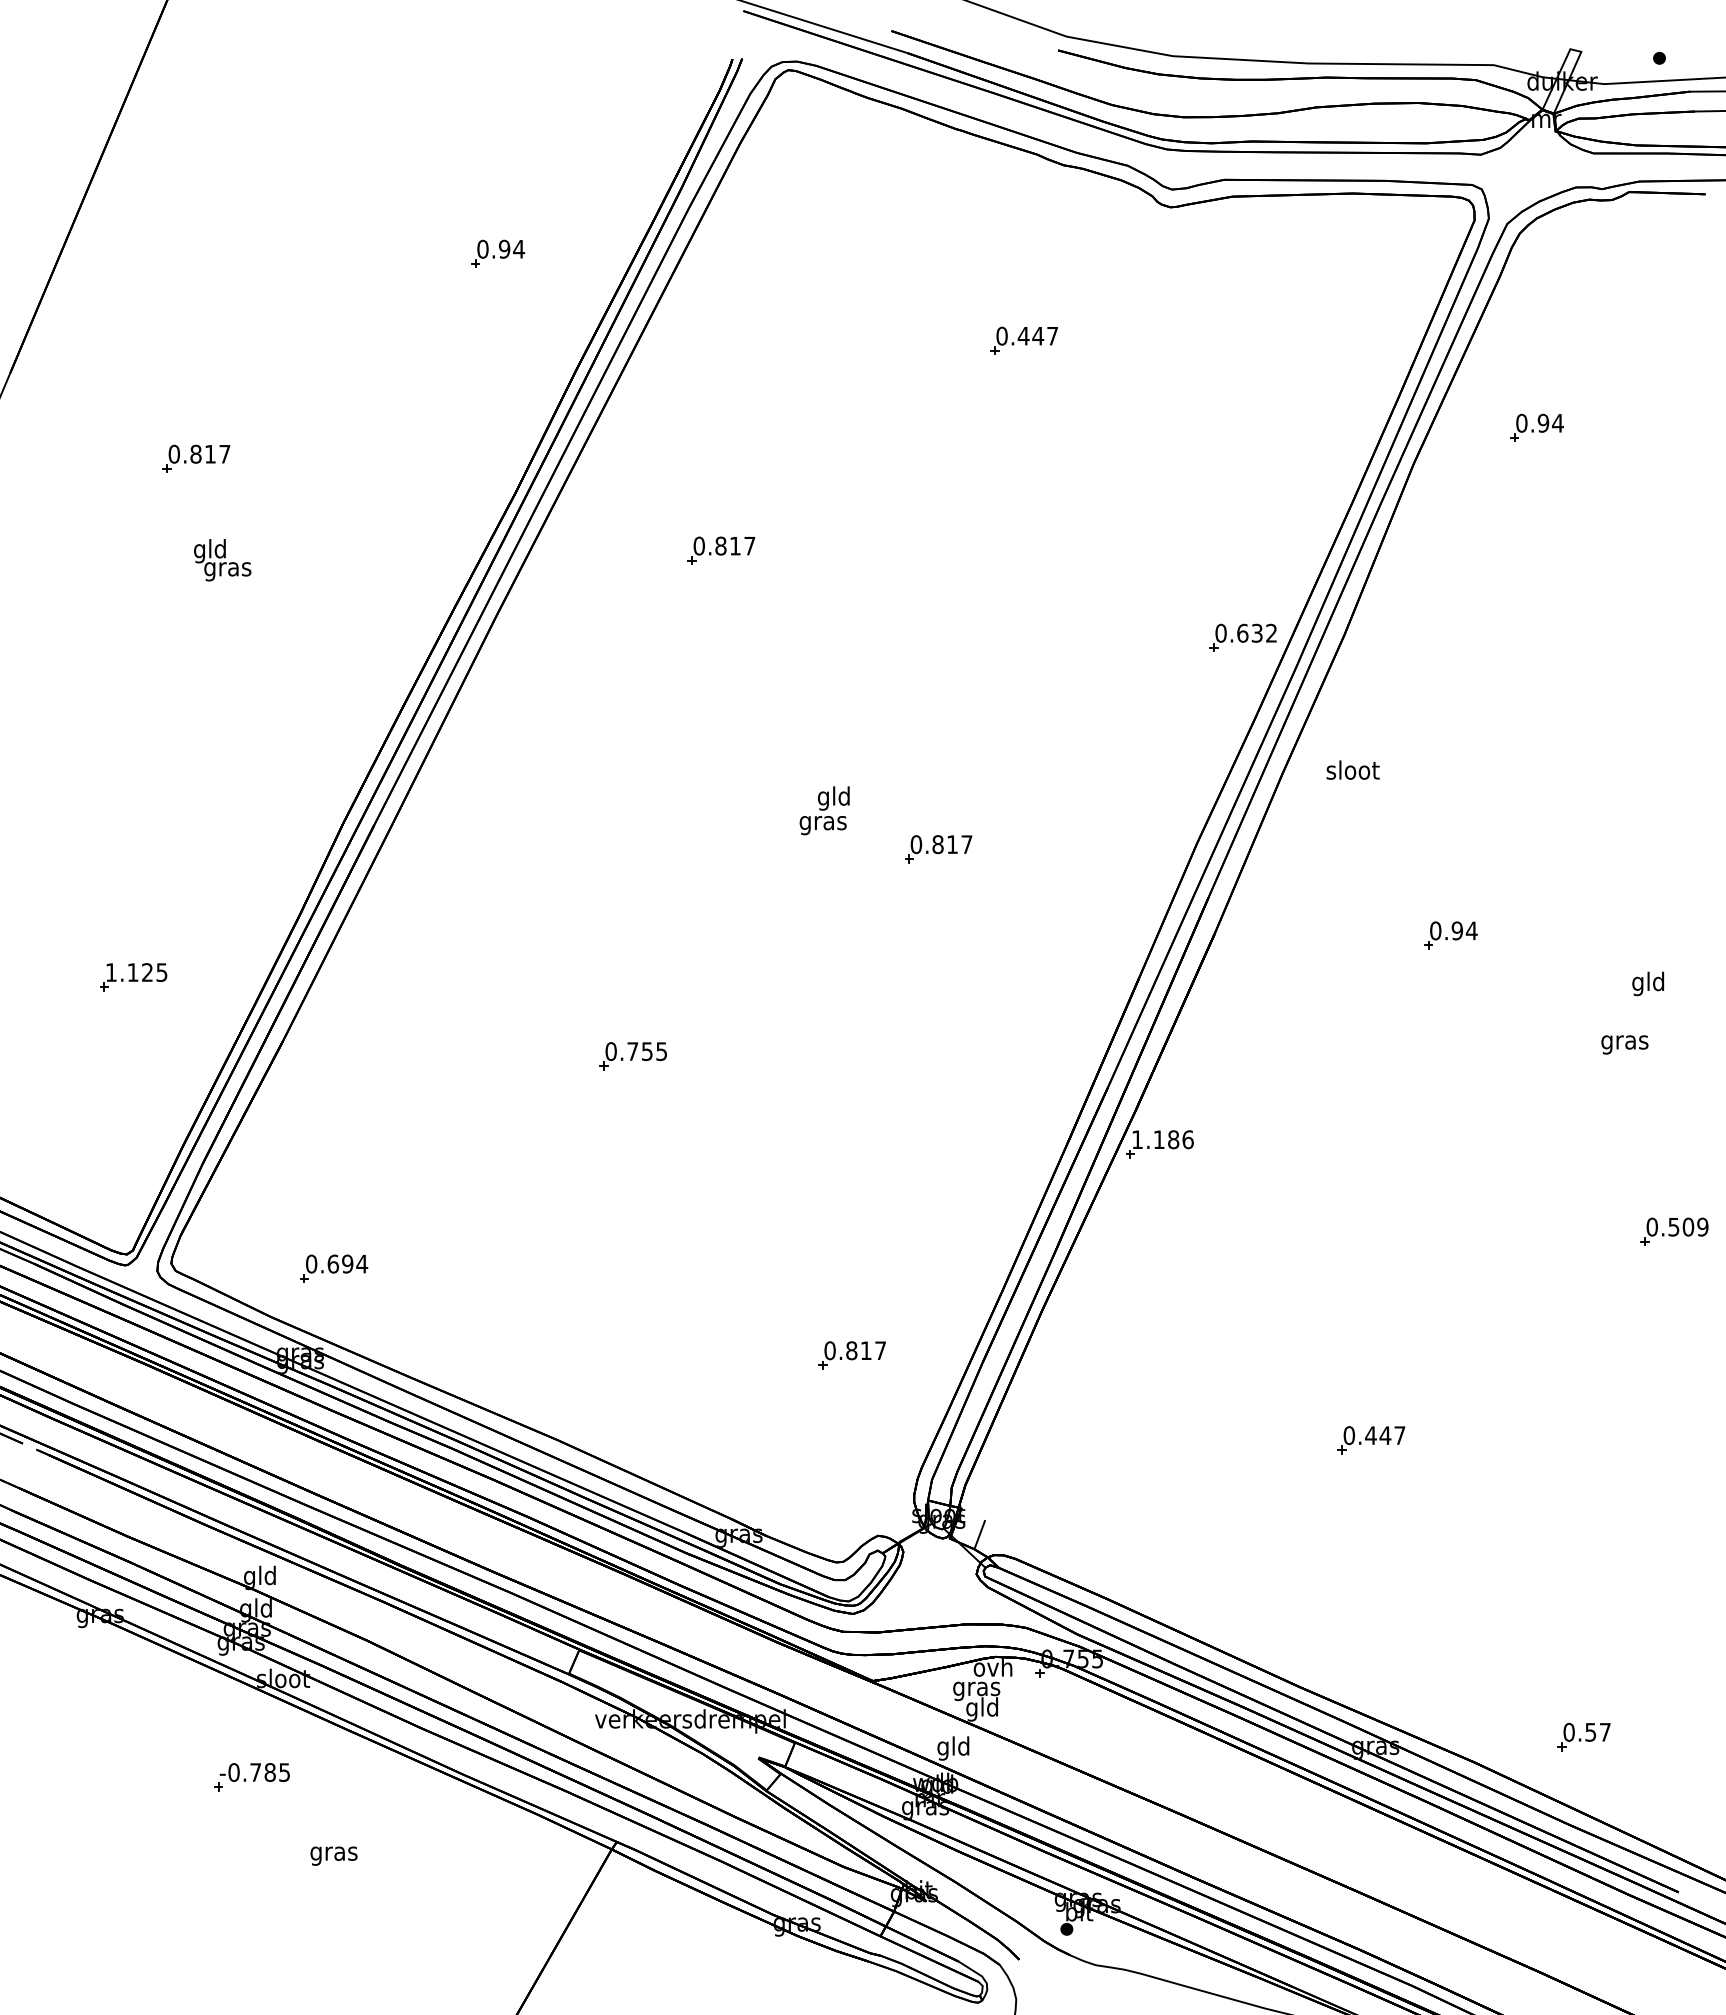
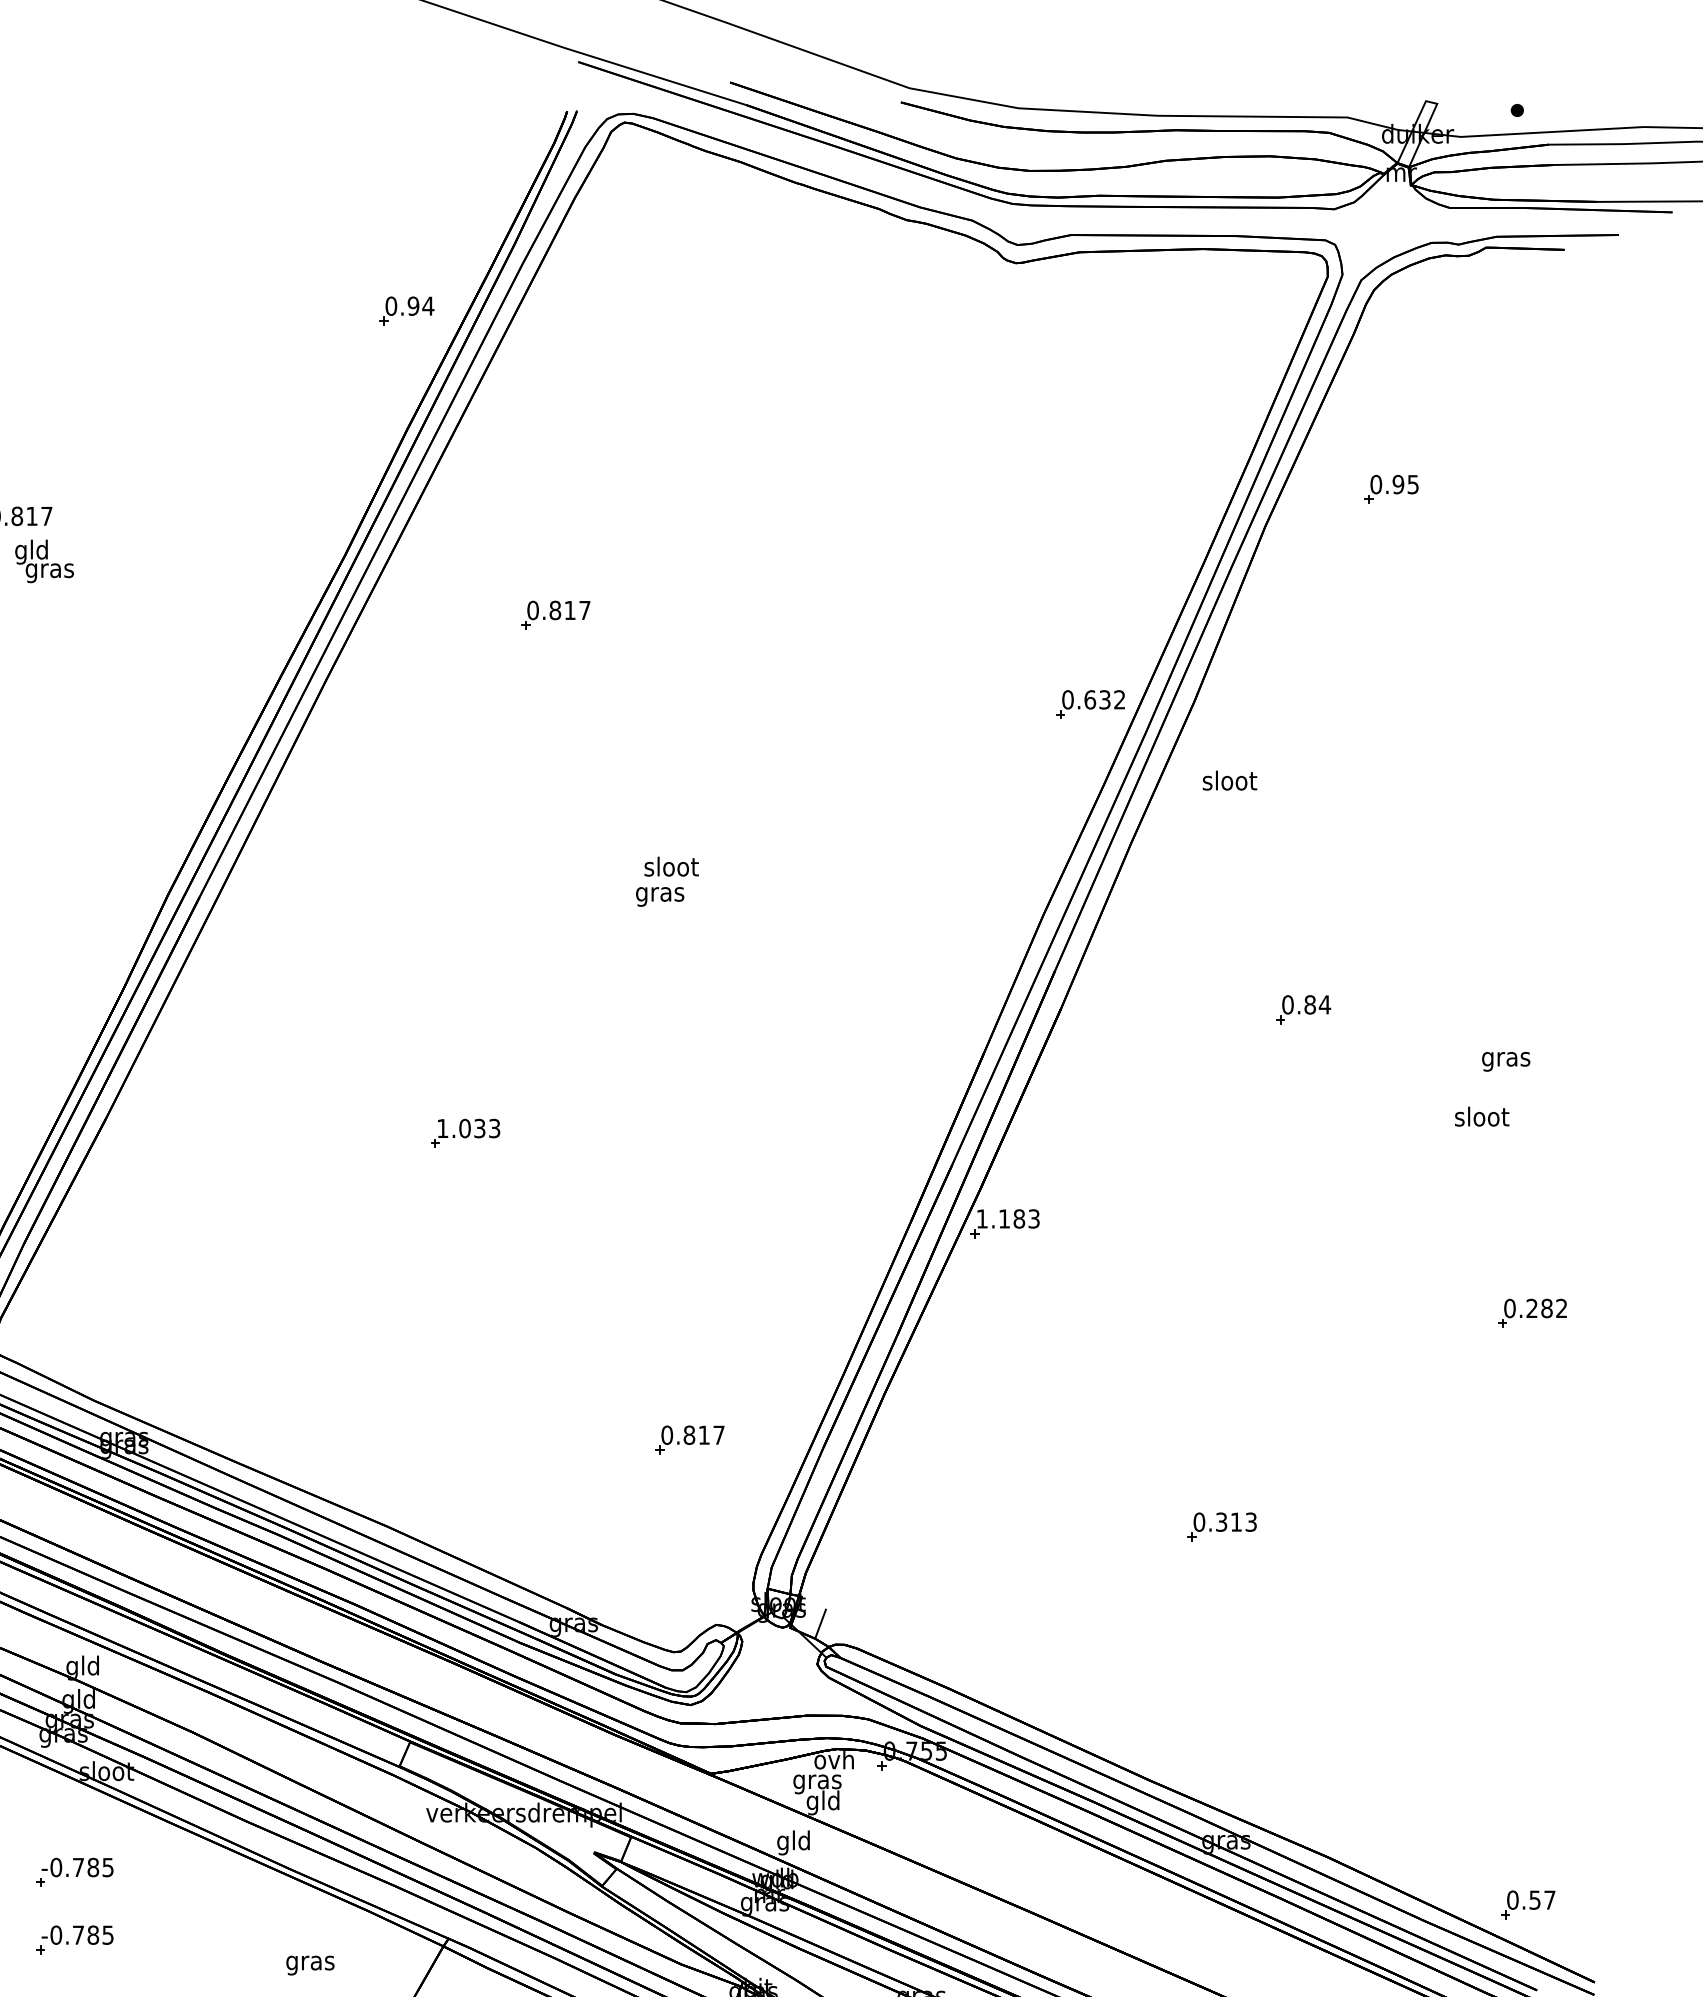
part: (497, 253) -> (406, 310), moved
part: (1023, 340) -> (865, 399), removed
text: (1557, 423) -> (1412, 484), 0.94 -> 0.95
text: (222, 560) -> (44, 561), moved
text: (1352, 769) -> (1229, 780), moved
text: (834, 798) -> (671, 869), gld -> sloot
part: (938, 849) -> (778, 921), removed
text: (1457, 930) -> (1310, 1004), 0.94 -> 0.84
text: (1648, 983) -> (1506, 1058), gld -> gras
text: (1624, 1042) -> (1481, 1119), gras -> sloot
text: (636, 1051) -> (468, 1128), 0.755 -> 1.033
text: (1187, 1139) -> (1033, 1218), 1.186 -> 1.183
text: (1688, 1226) -> (1547, 1307), 0.509 -> 0.282
part: (334, 1268) -> (159, 1350), removed
text: (1385, 1435) -> (1236, 1522), 0.447 -> 0.313
part: (1583, 1736) -> (1527, 1904), moved
part: (251, 1843) -> (74, 1940), added
text: (333, 1855) -> (309, 1964), moved

